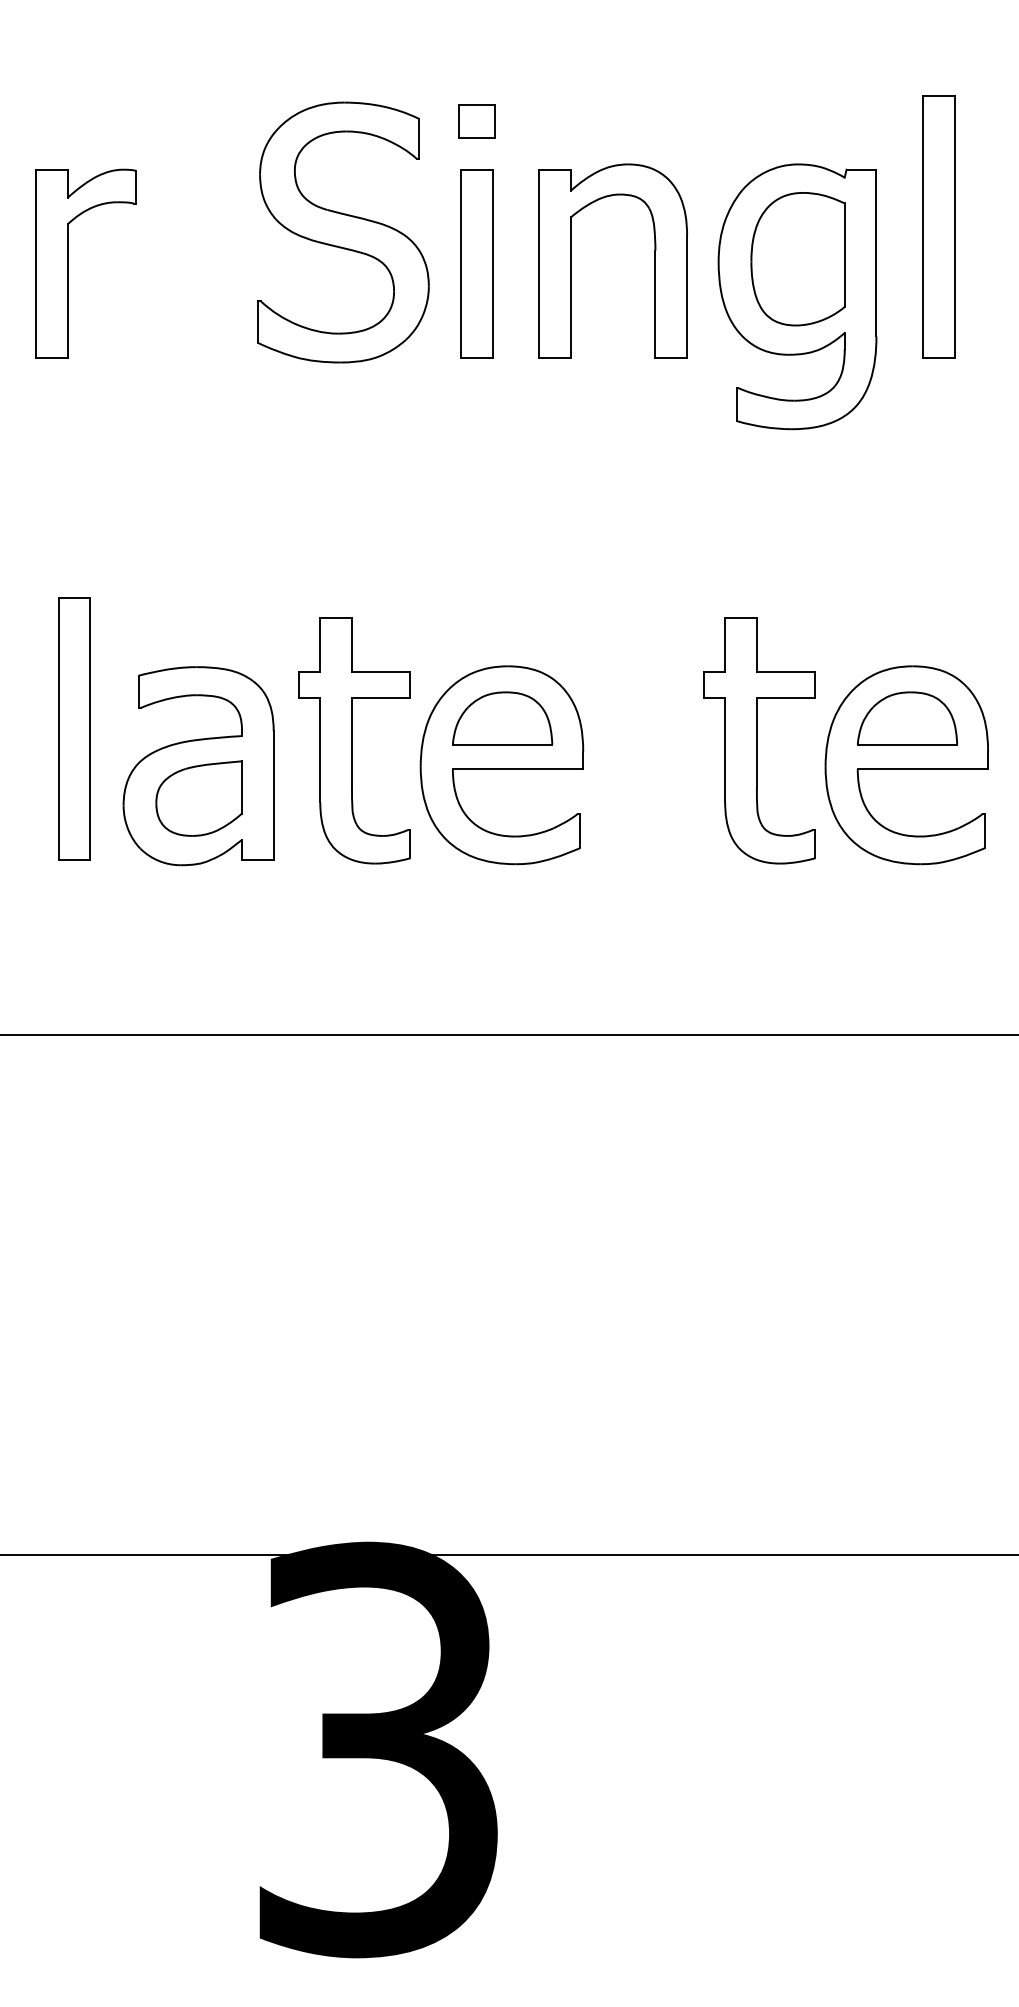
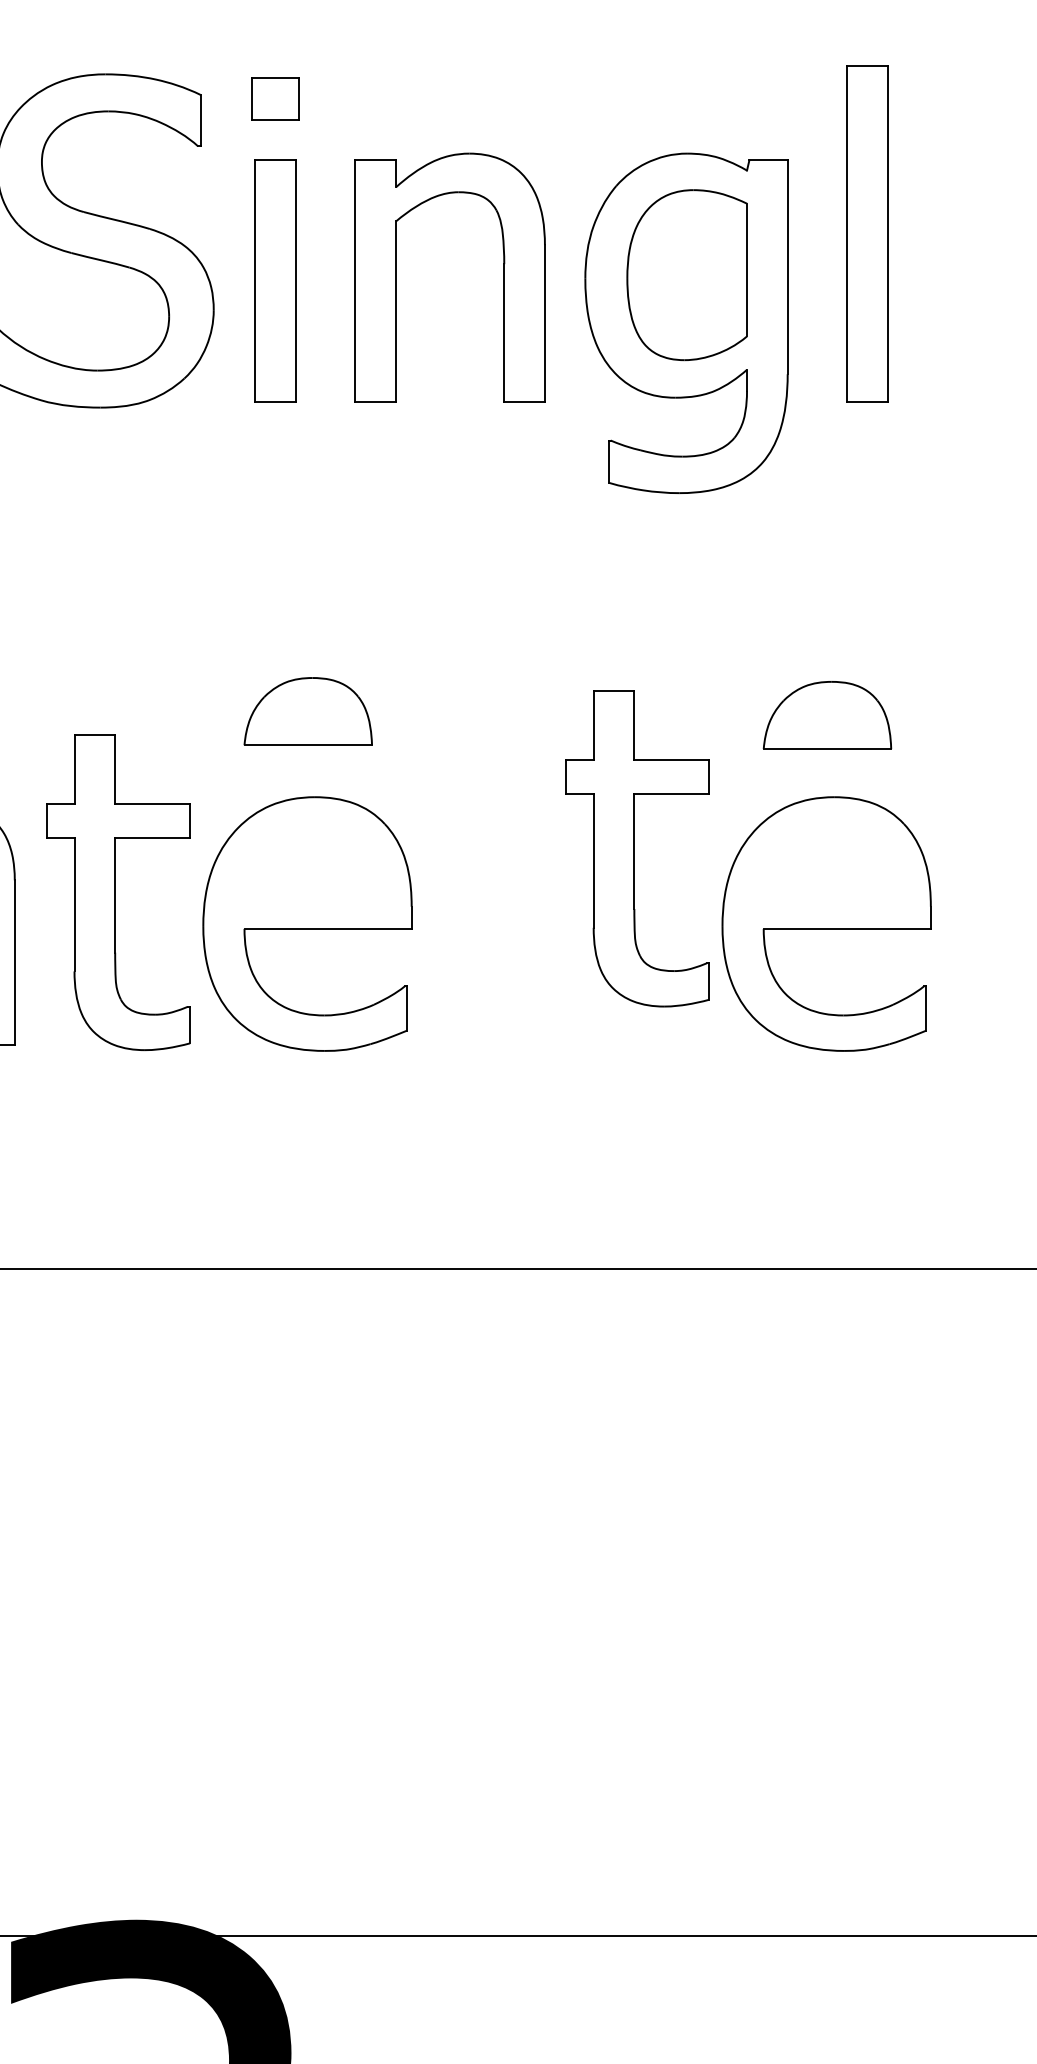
part: (502, 718) -> (308, 711), moved
part: (907, 718) -> (827, 715), moved
part: (759, 740) -> (637, 848), moved

